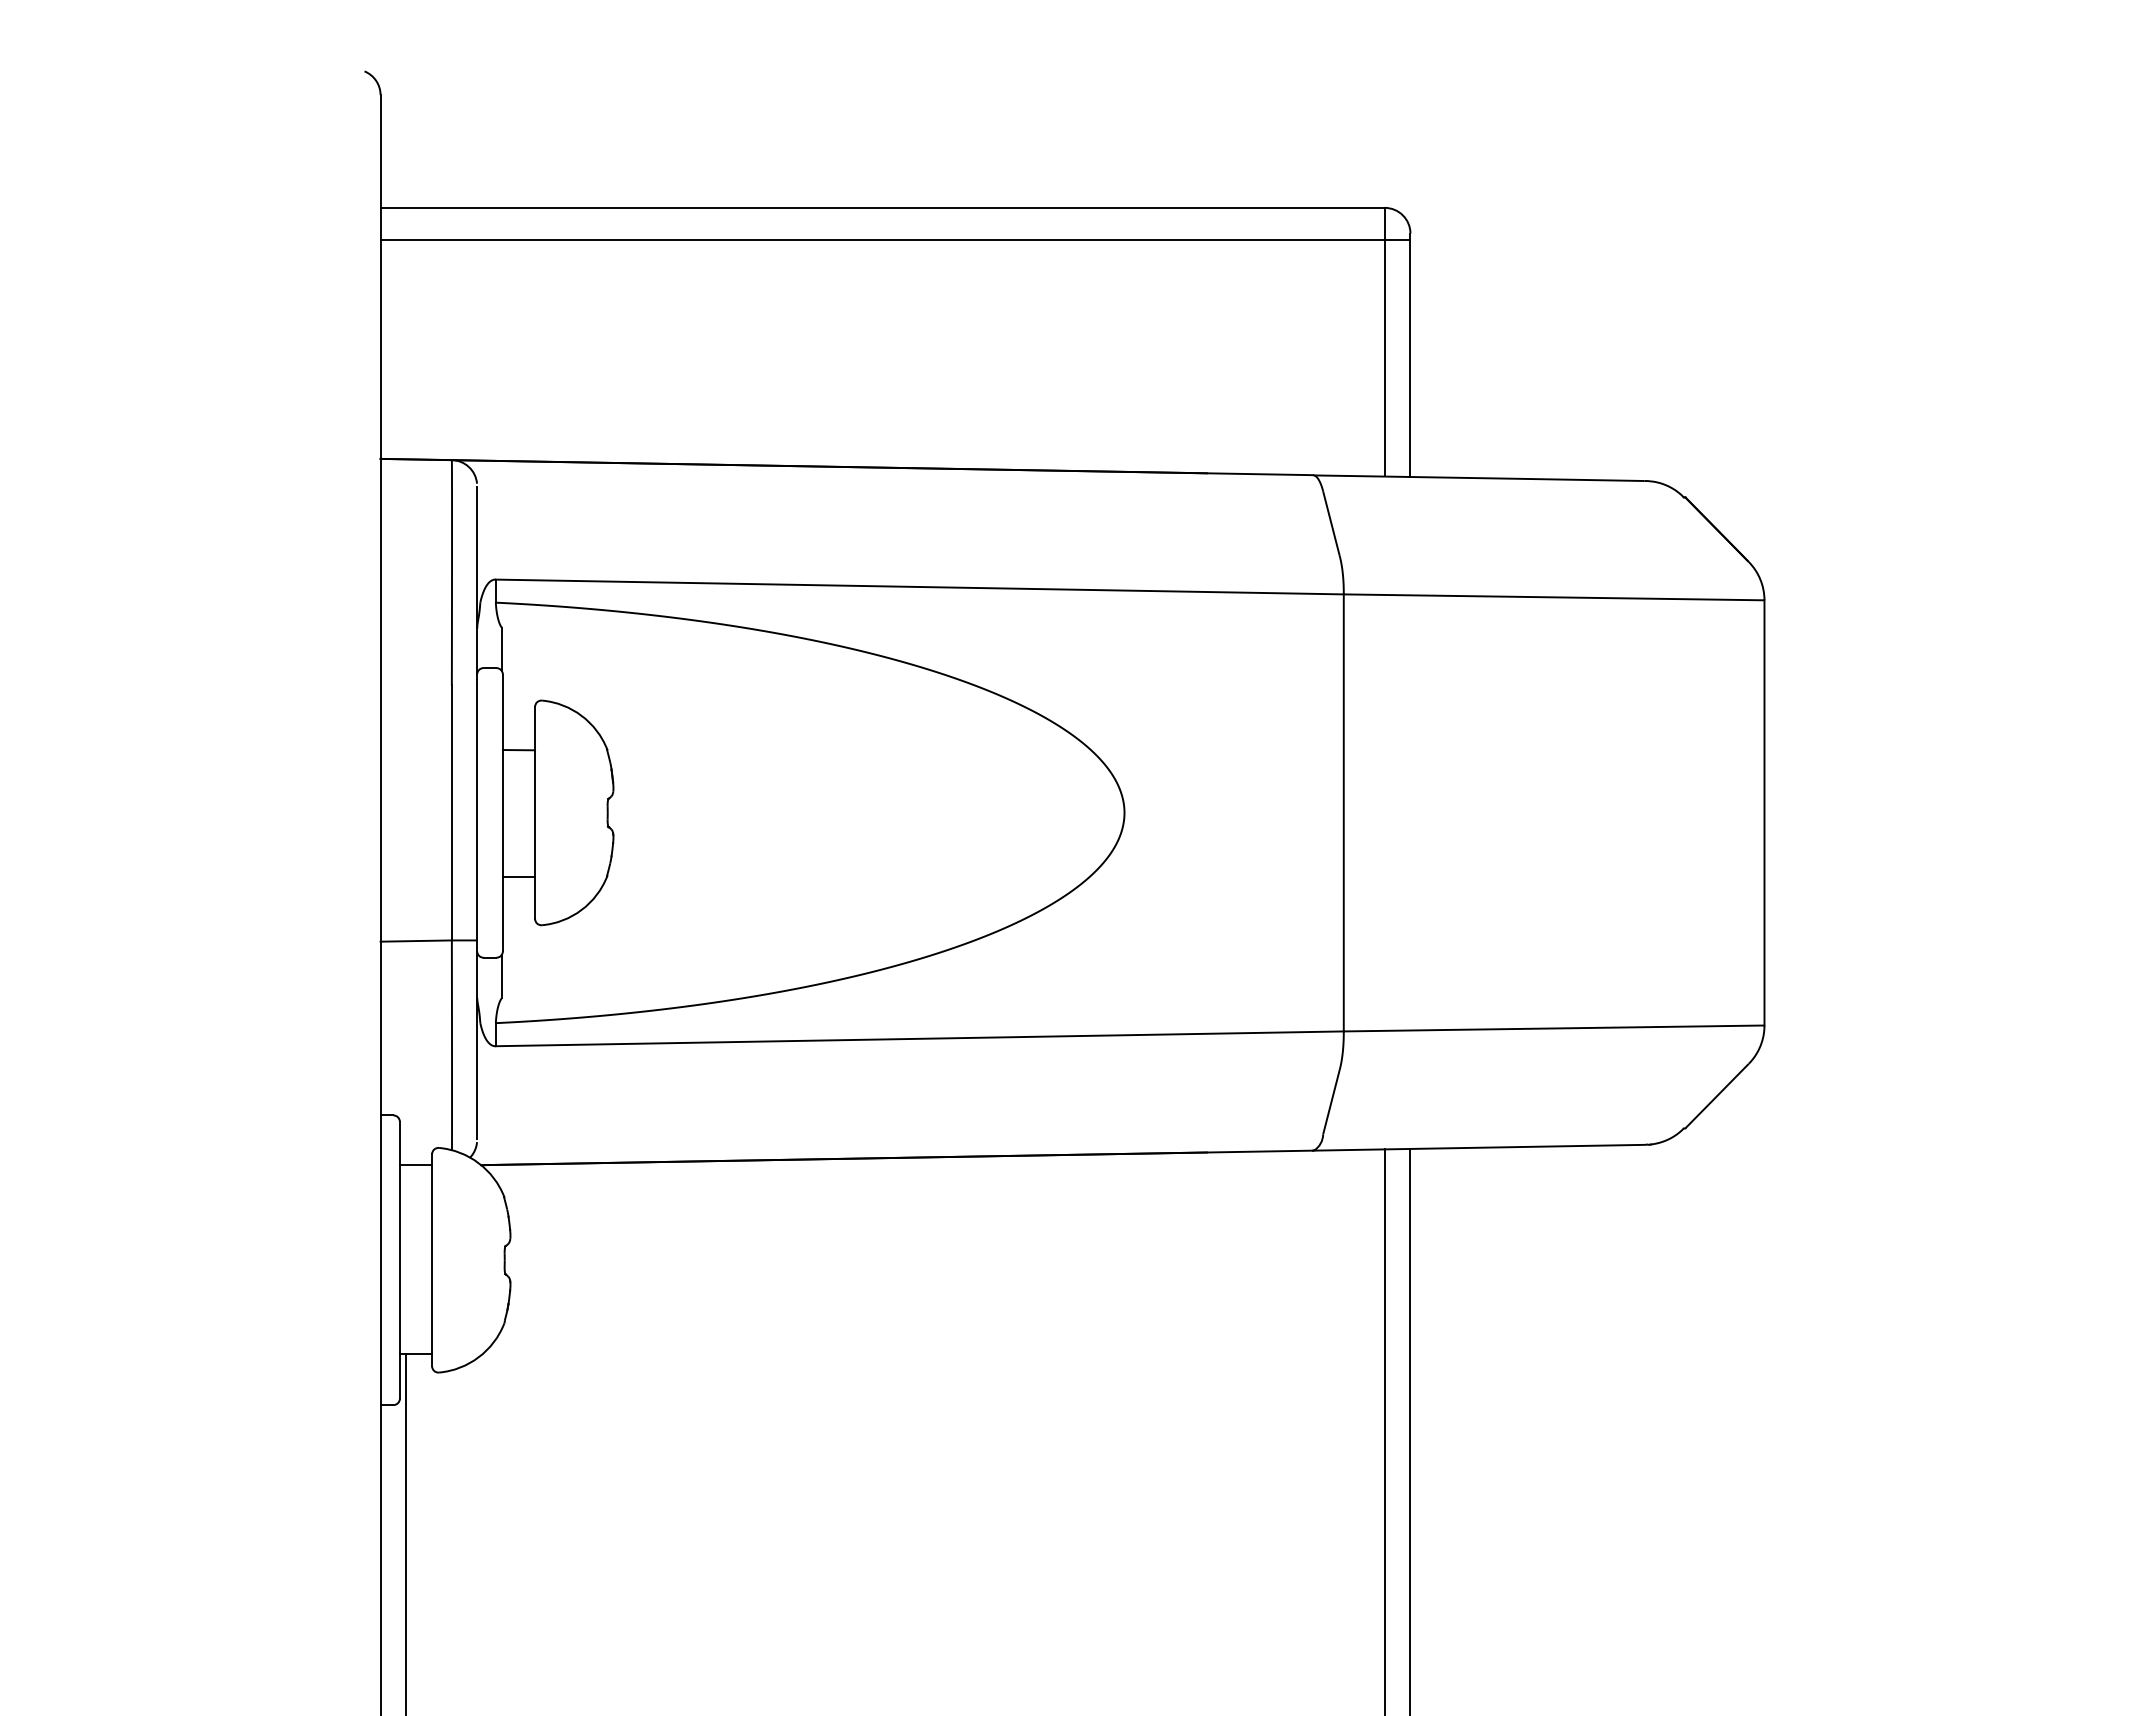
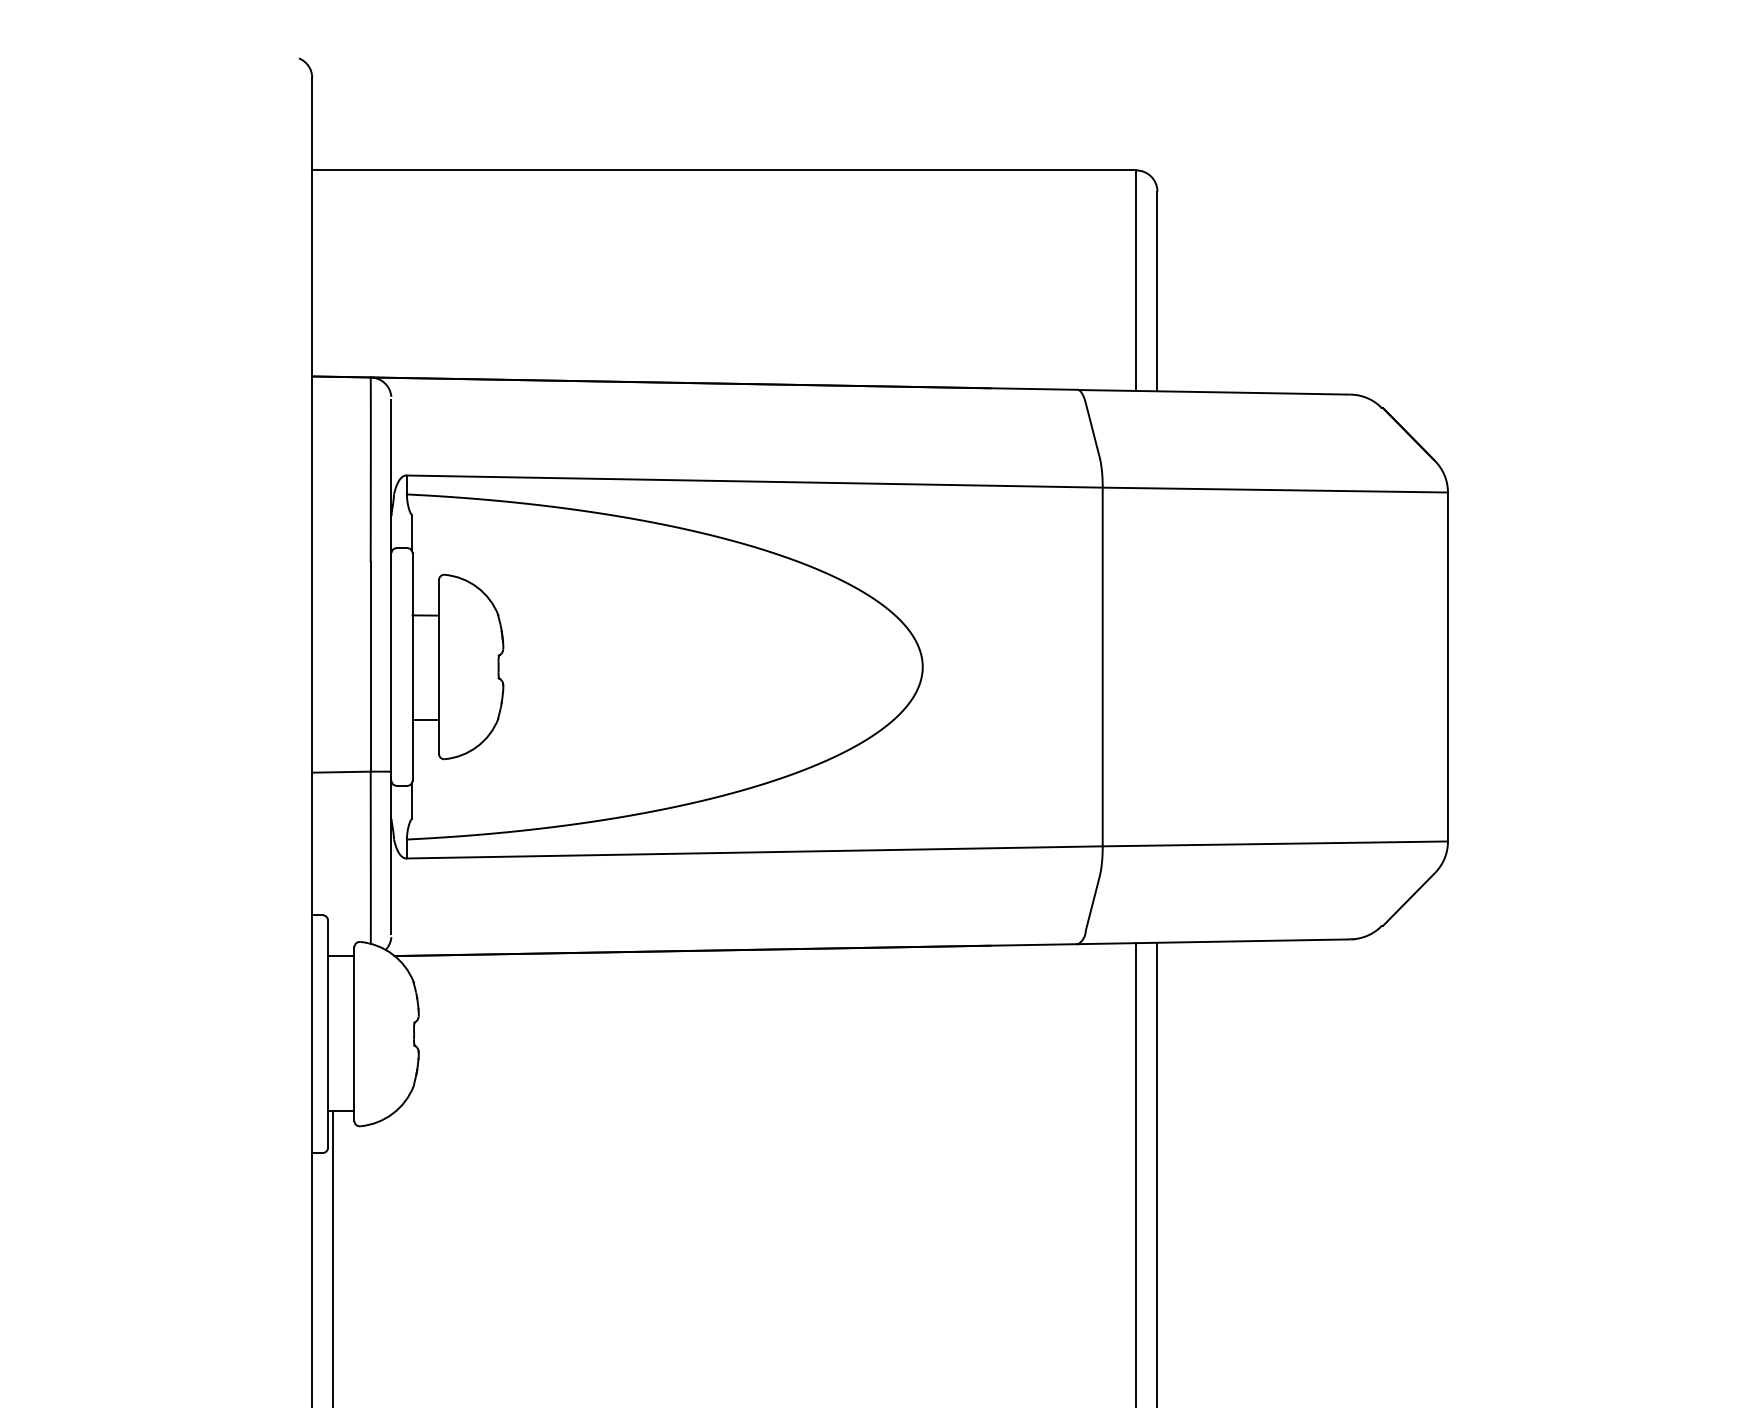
line: (895, 240) -> (734, 197), removed

